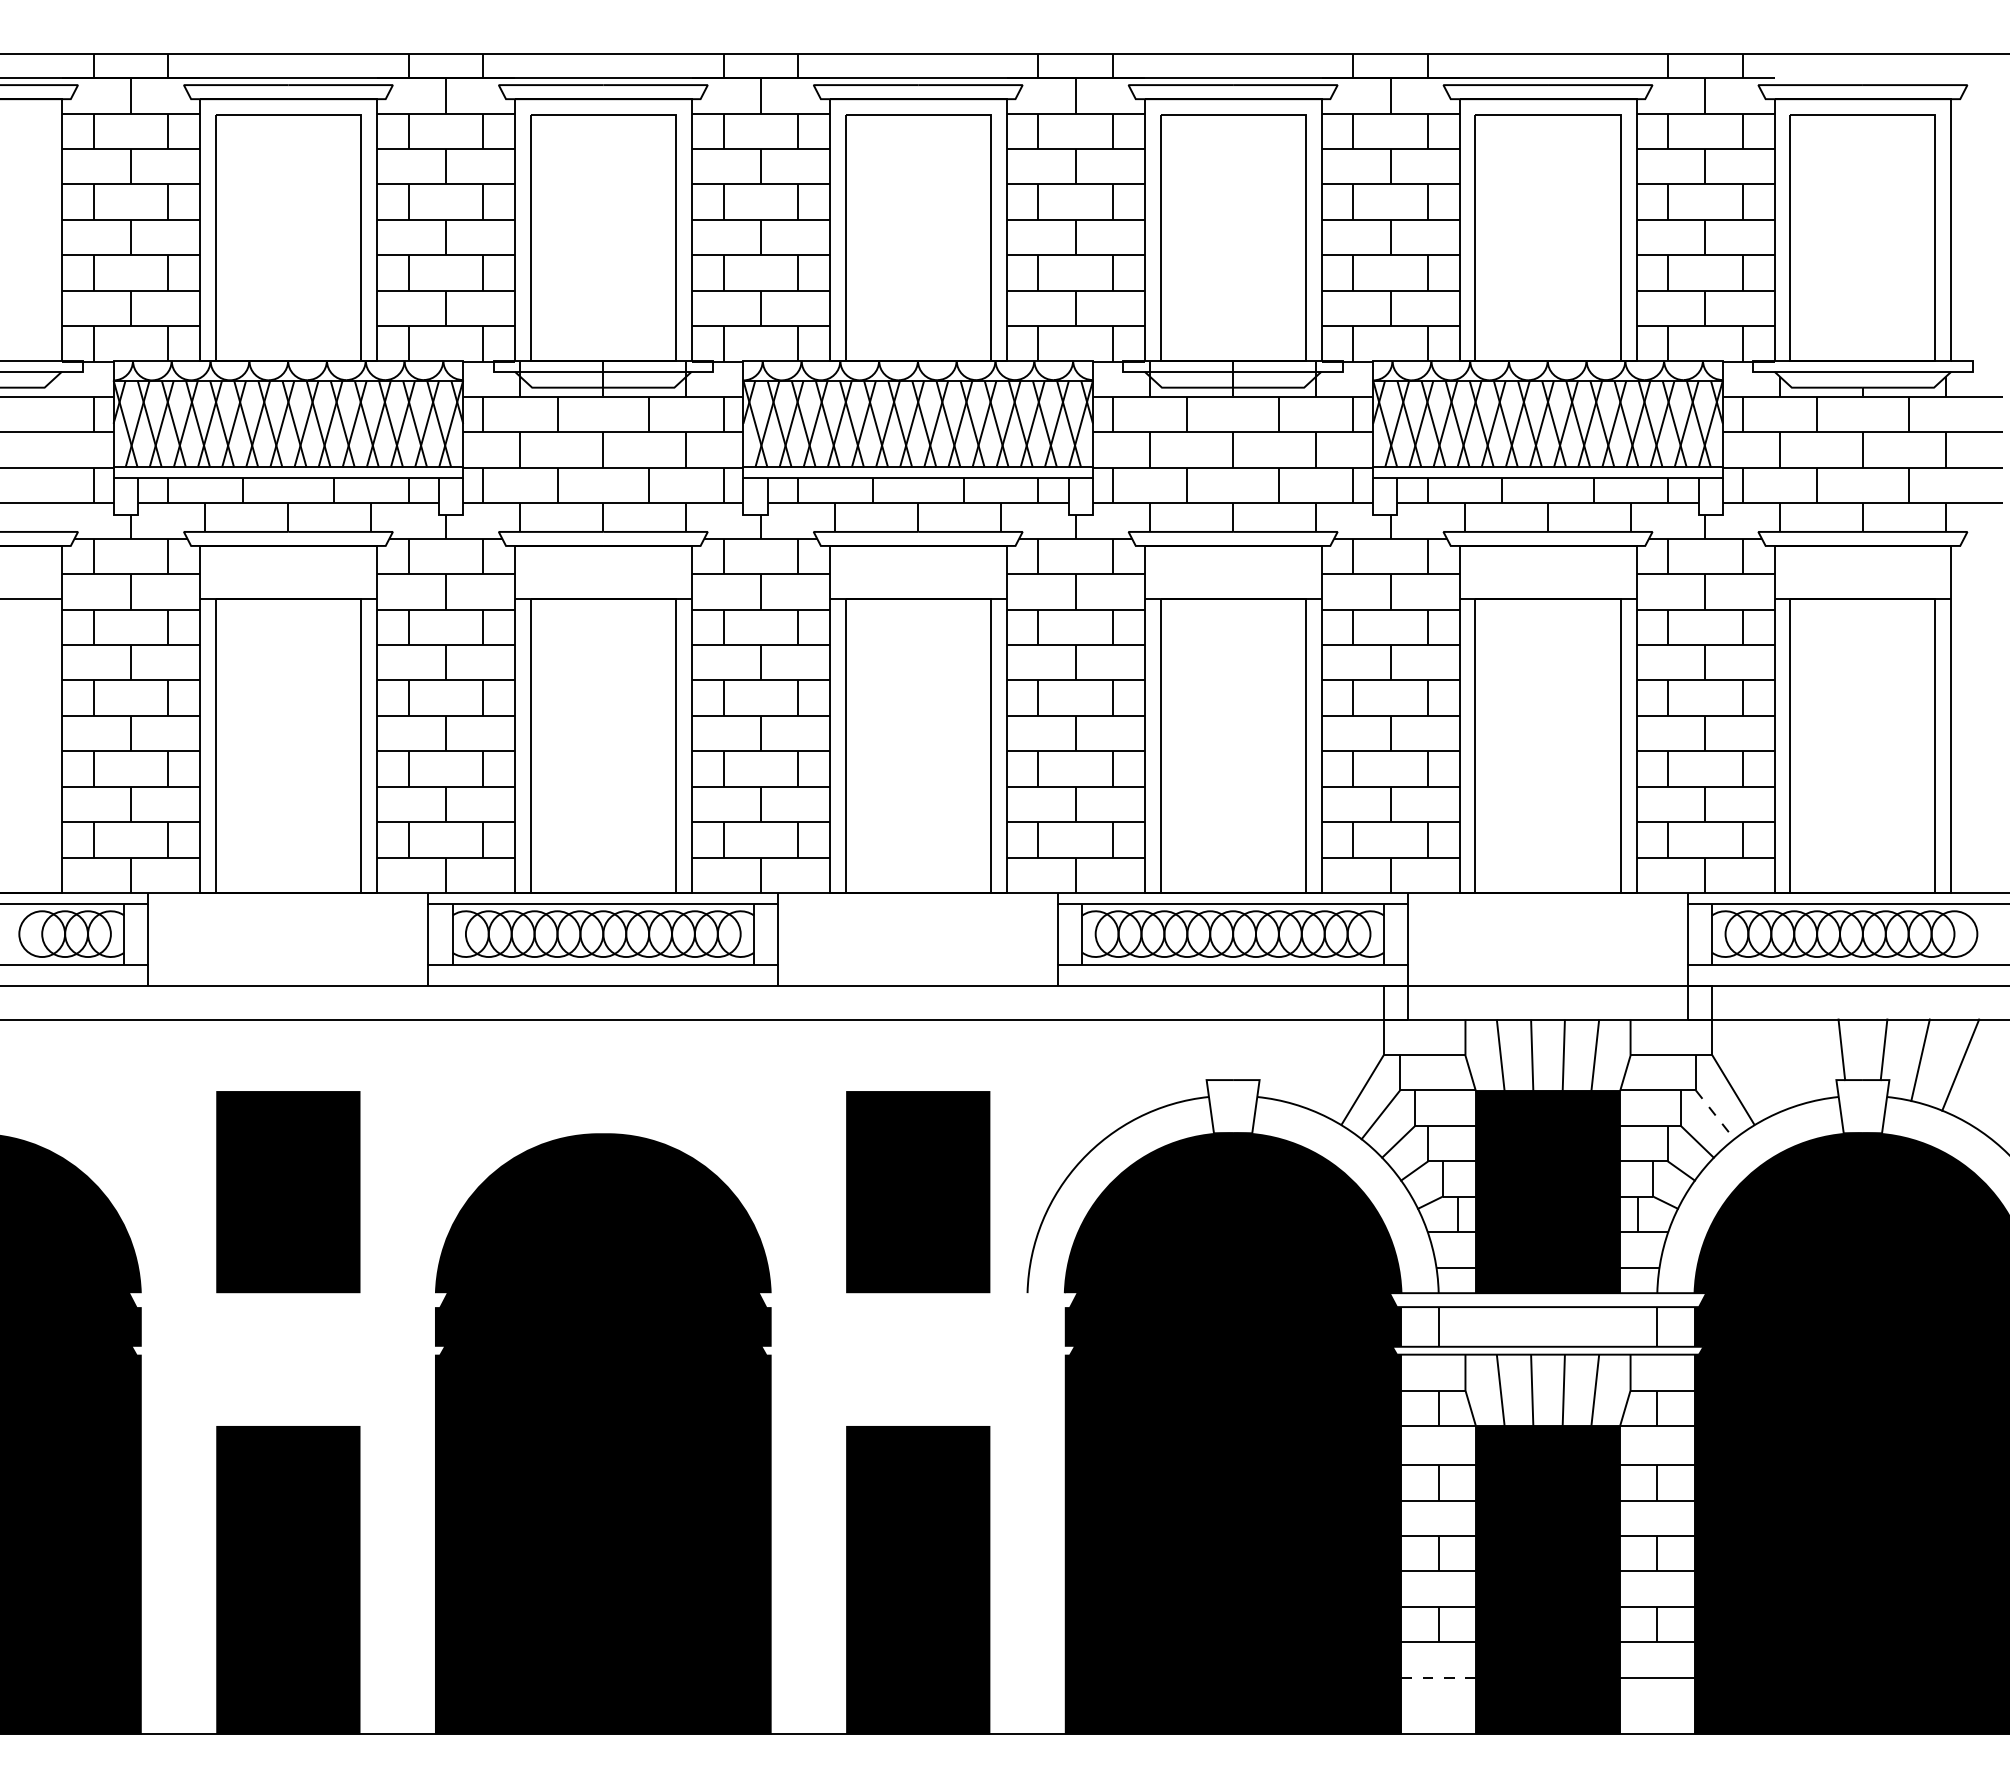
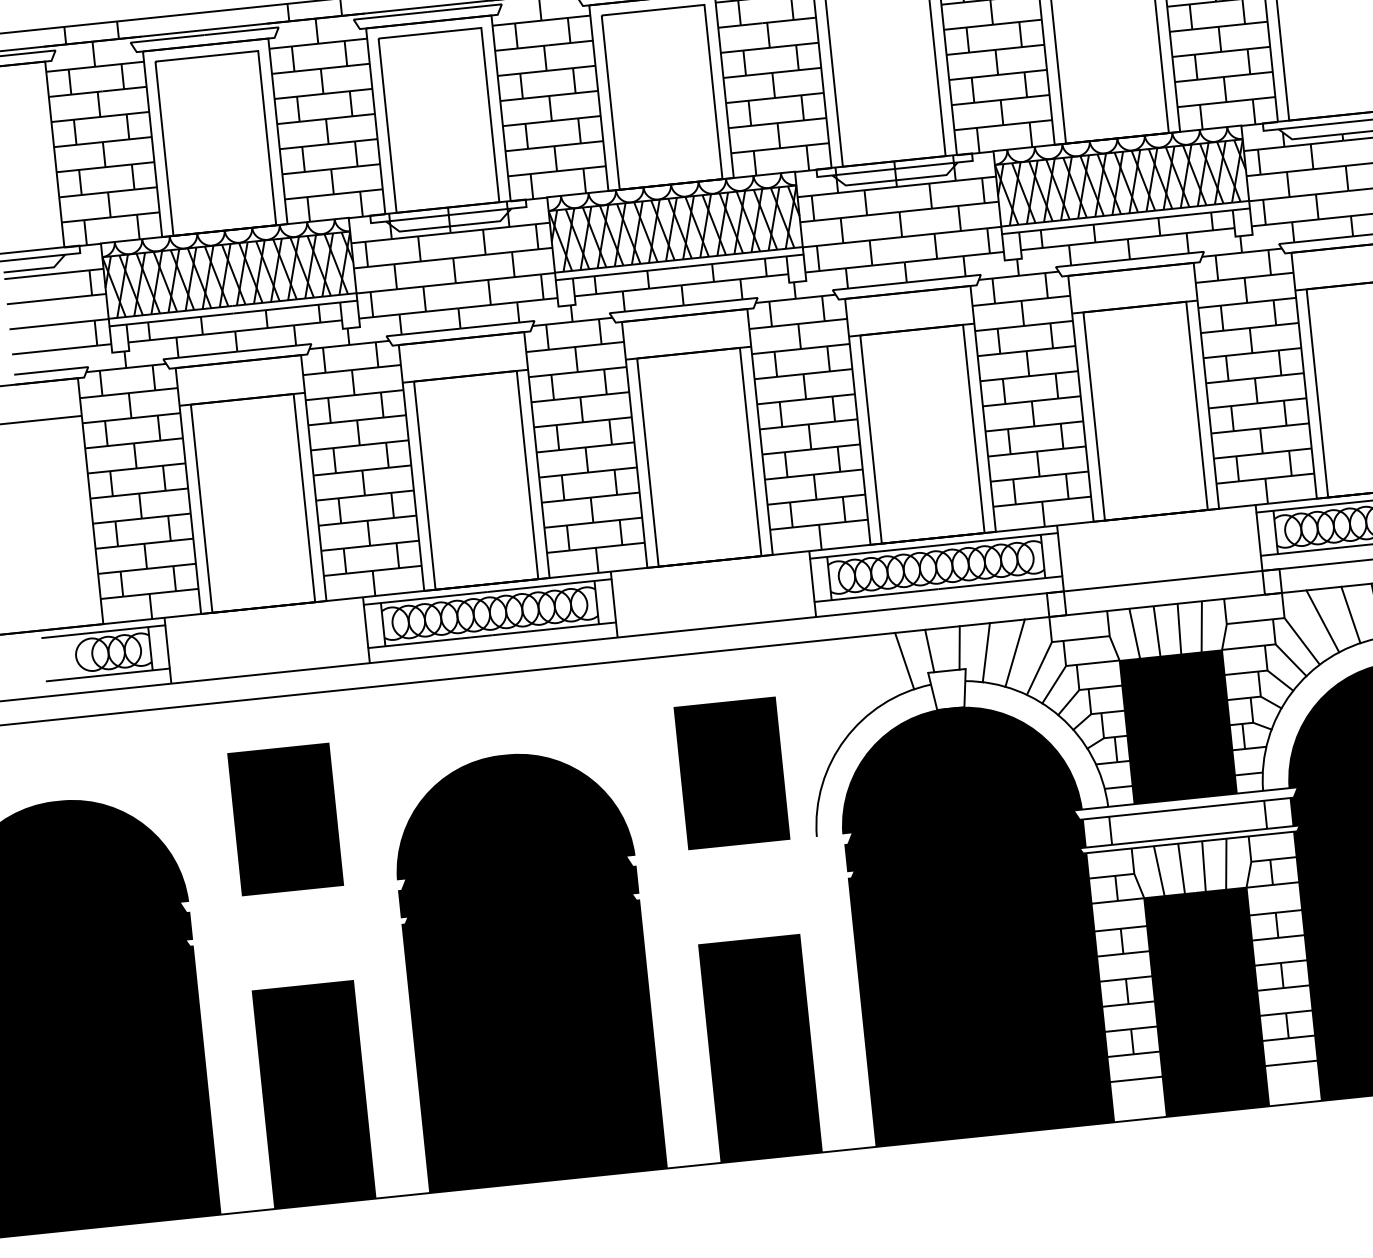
line: (1211, 1049) -> (929, 650), added
line: (1253, 1049) -> (959, 647), added
line: (1175, 1060) -> (904, 661), added
line: (1290, 1060) -> (986, 652), added
line: (1804, 1060) -> (1350, 615), added
line: (1330, 1064) -> (1014, 652), added
line: (1764, 1064) -> (1322, 620), added
line: (1715, 1115) -> (1291, 660), dashed -> solid
line: (1439, 1677) -> (1136, 1079), dashed -> solid

